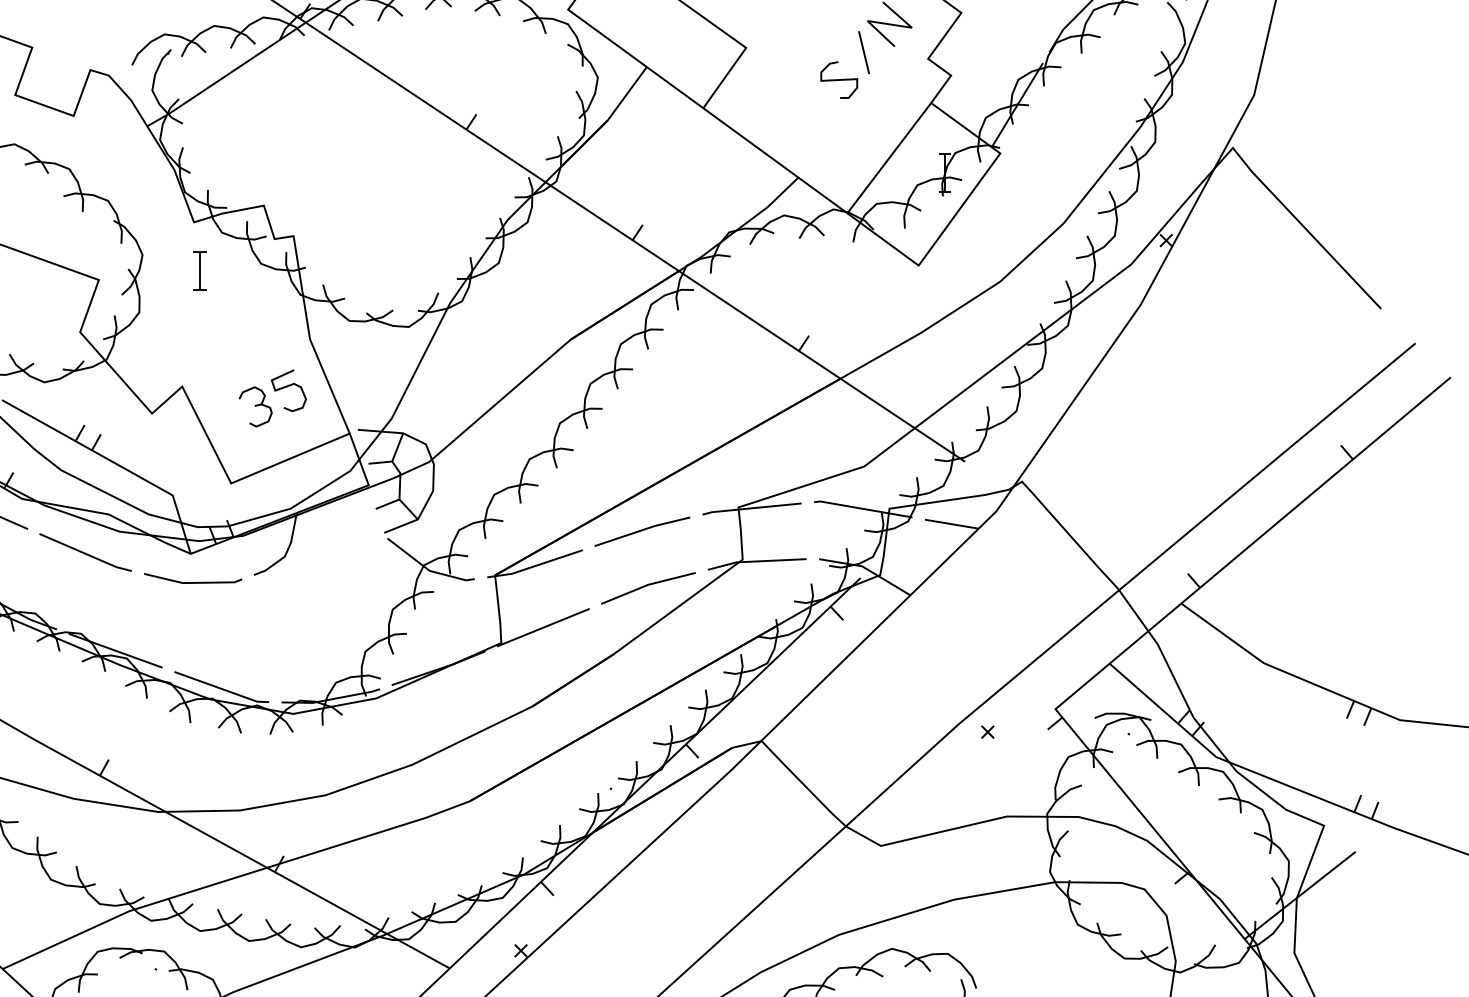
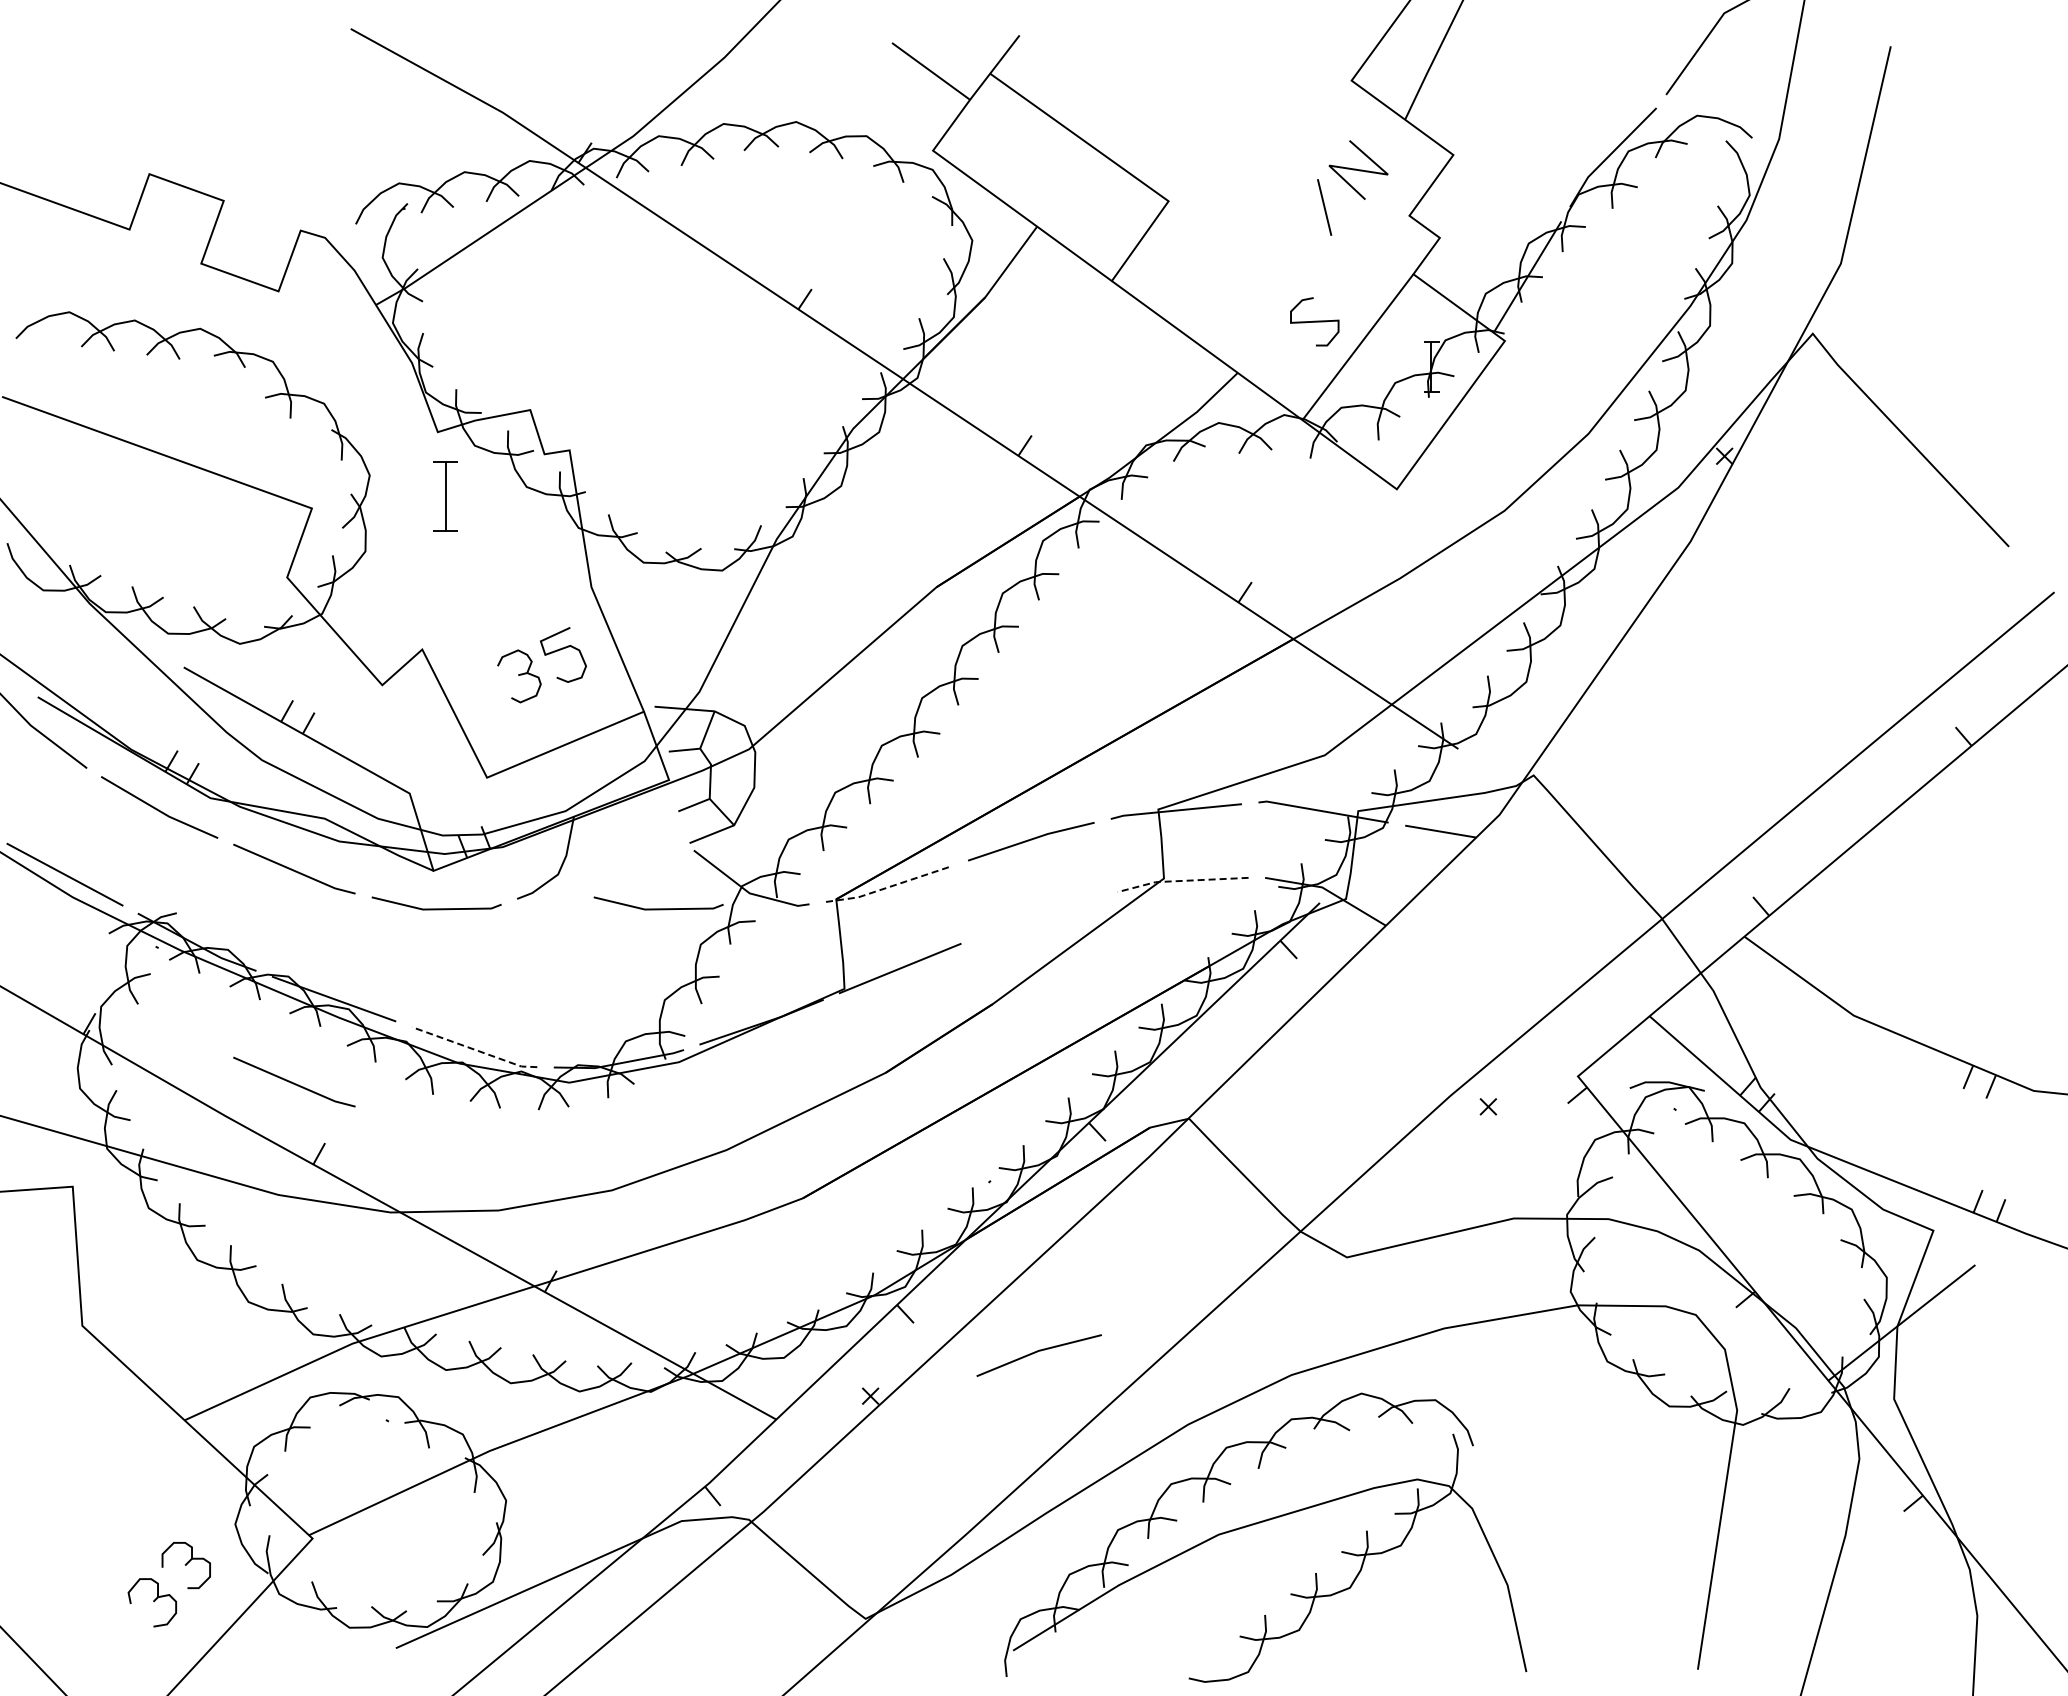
curve: (839, 79) -> (1314, 321), moved
part: (199, 270) -> (445, 495), size x1.4
line: (755, 561) -> (1181, 880), solid -> dashed
line: (534, 566) -> (888, 887), solid -> dashed
line: (360, 582) -> (658, 908), added
line: (647, 586) -> (1037, 1352), moved
line: (221, 688) -> (474, 1049), solid -> dashed
line: (85, 713) -> (294, 1082), added

